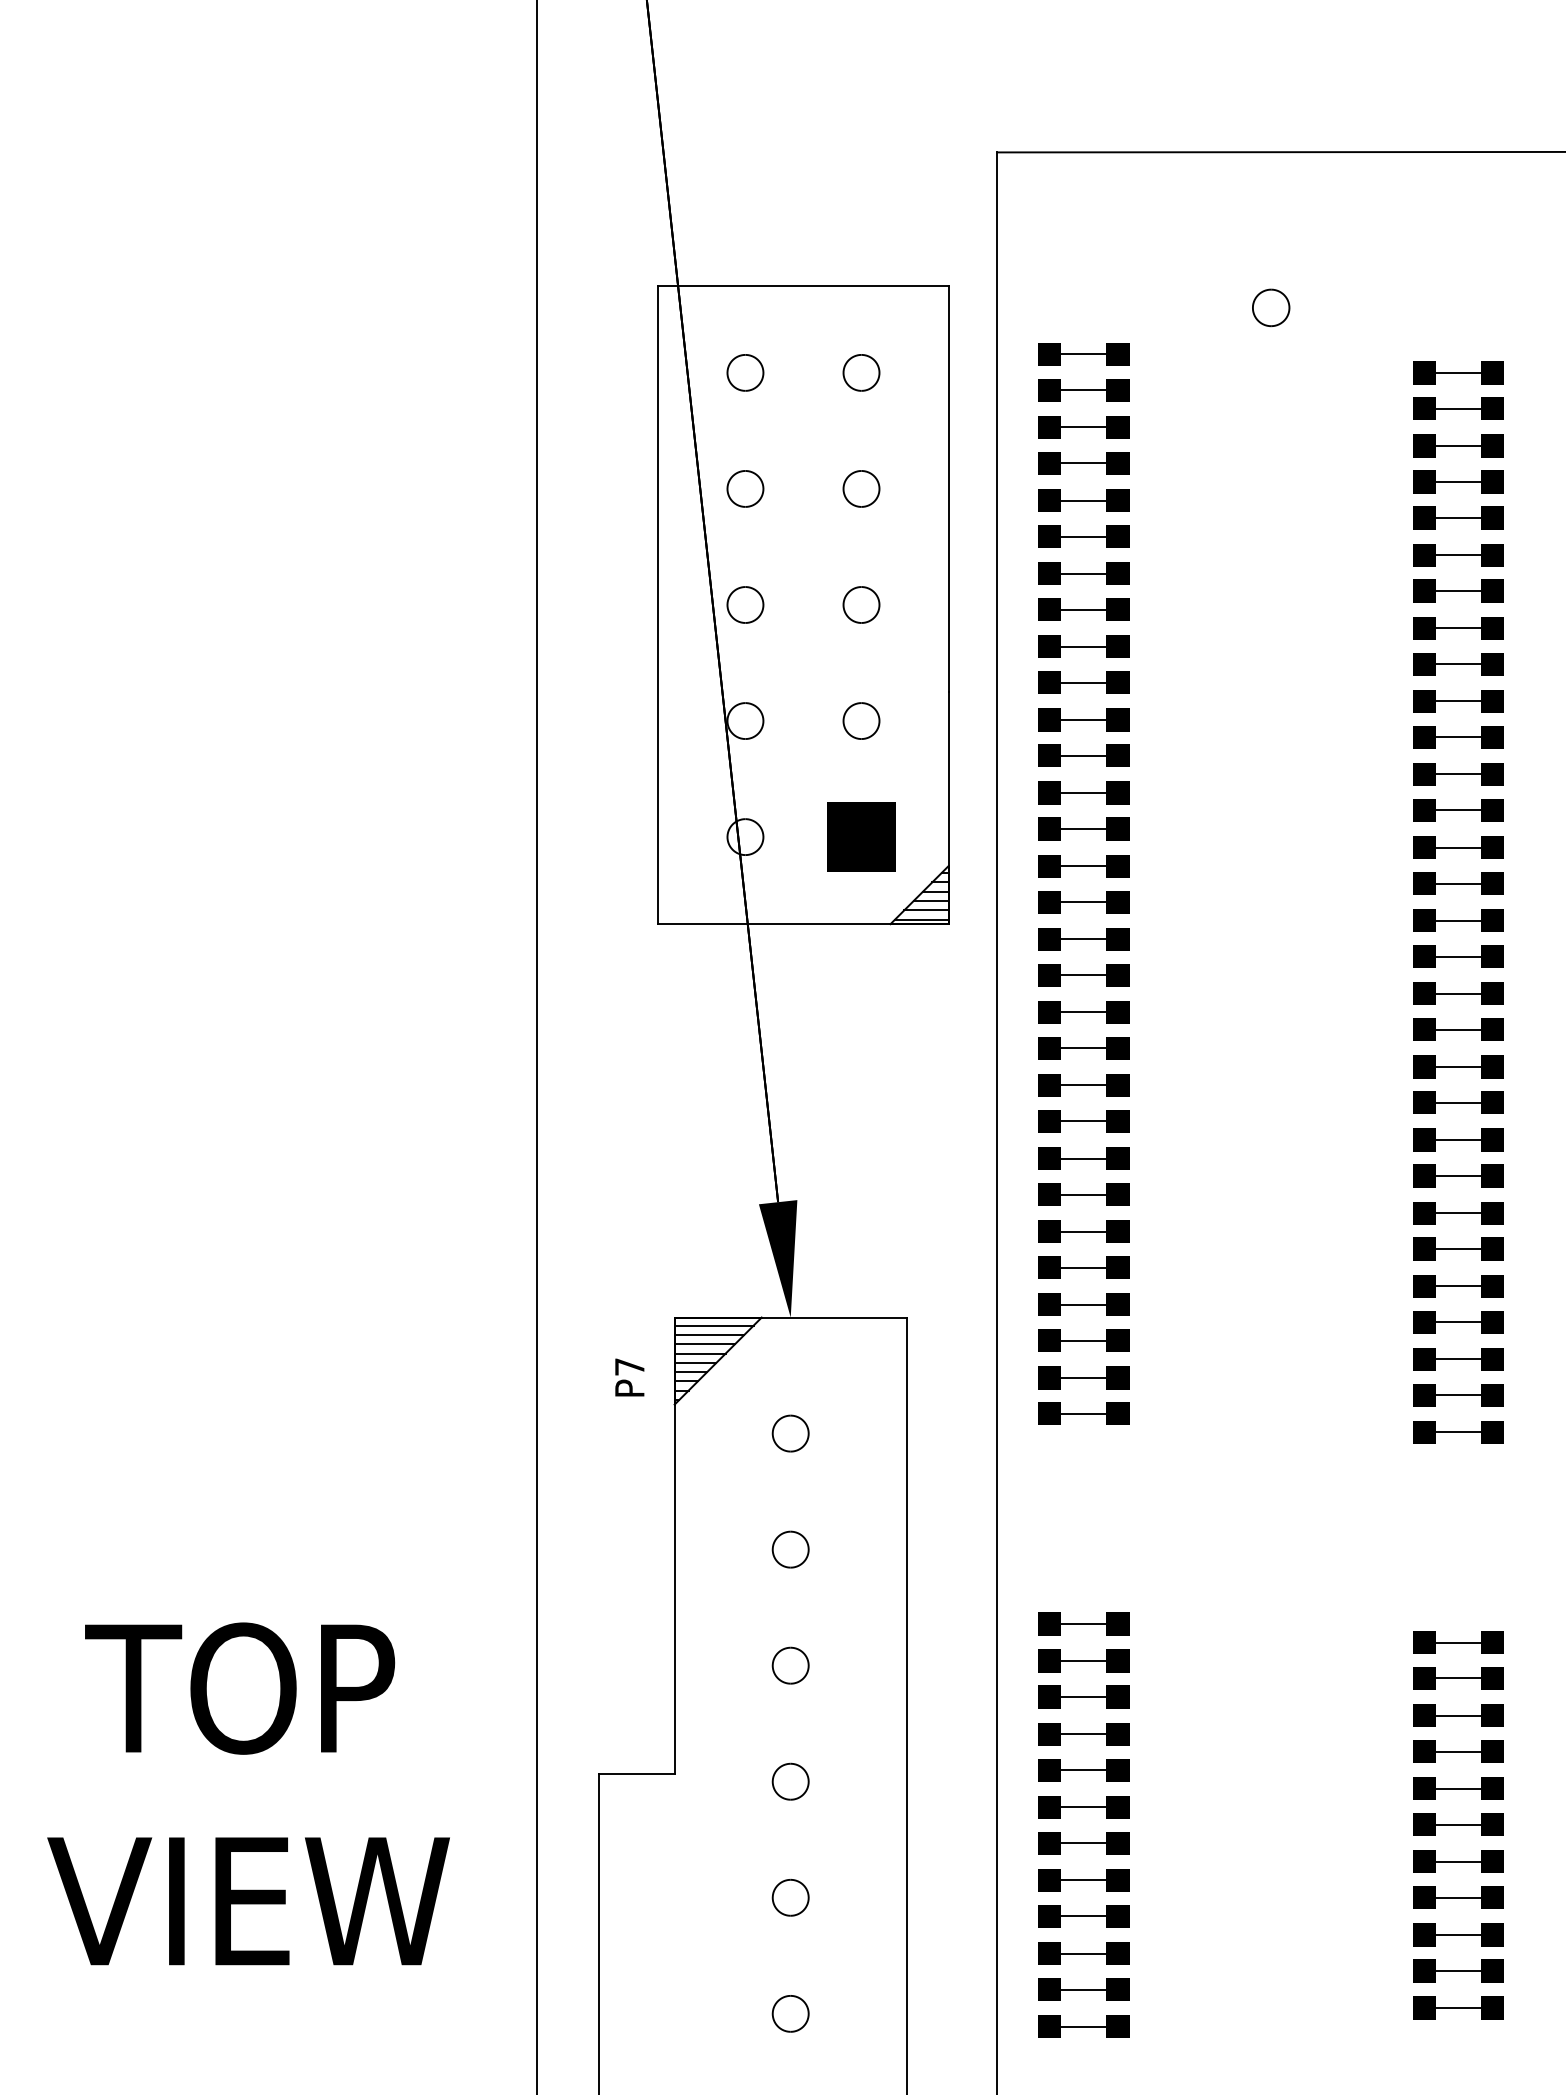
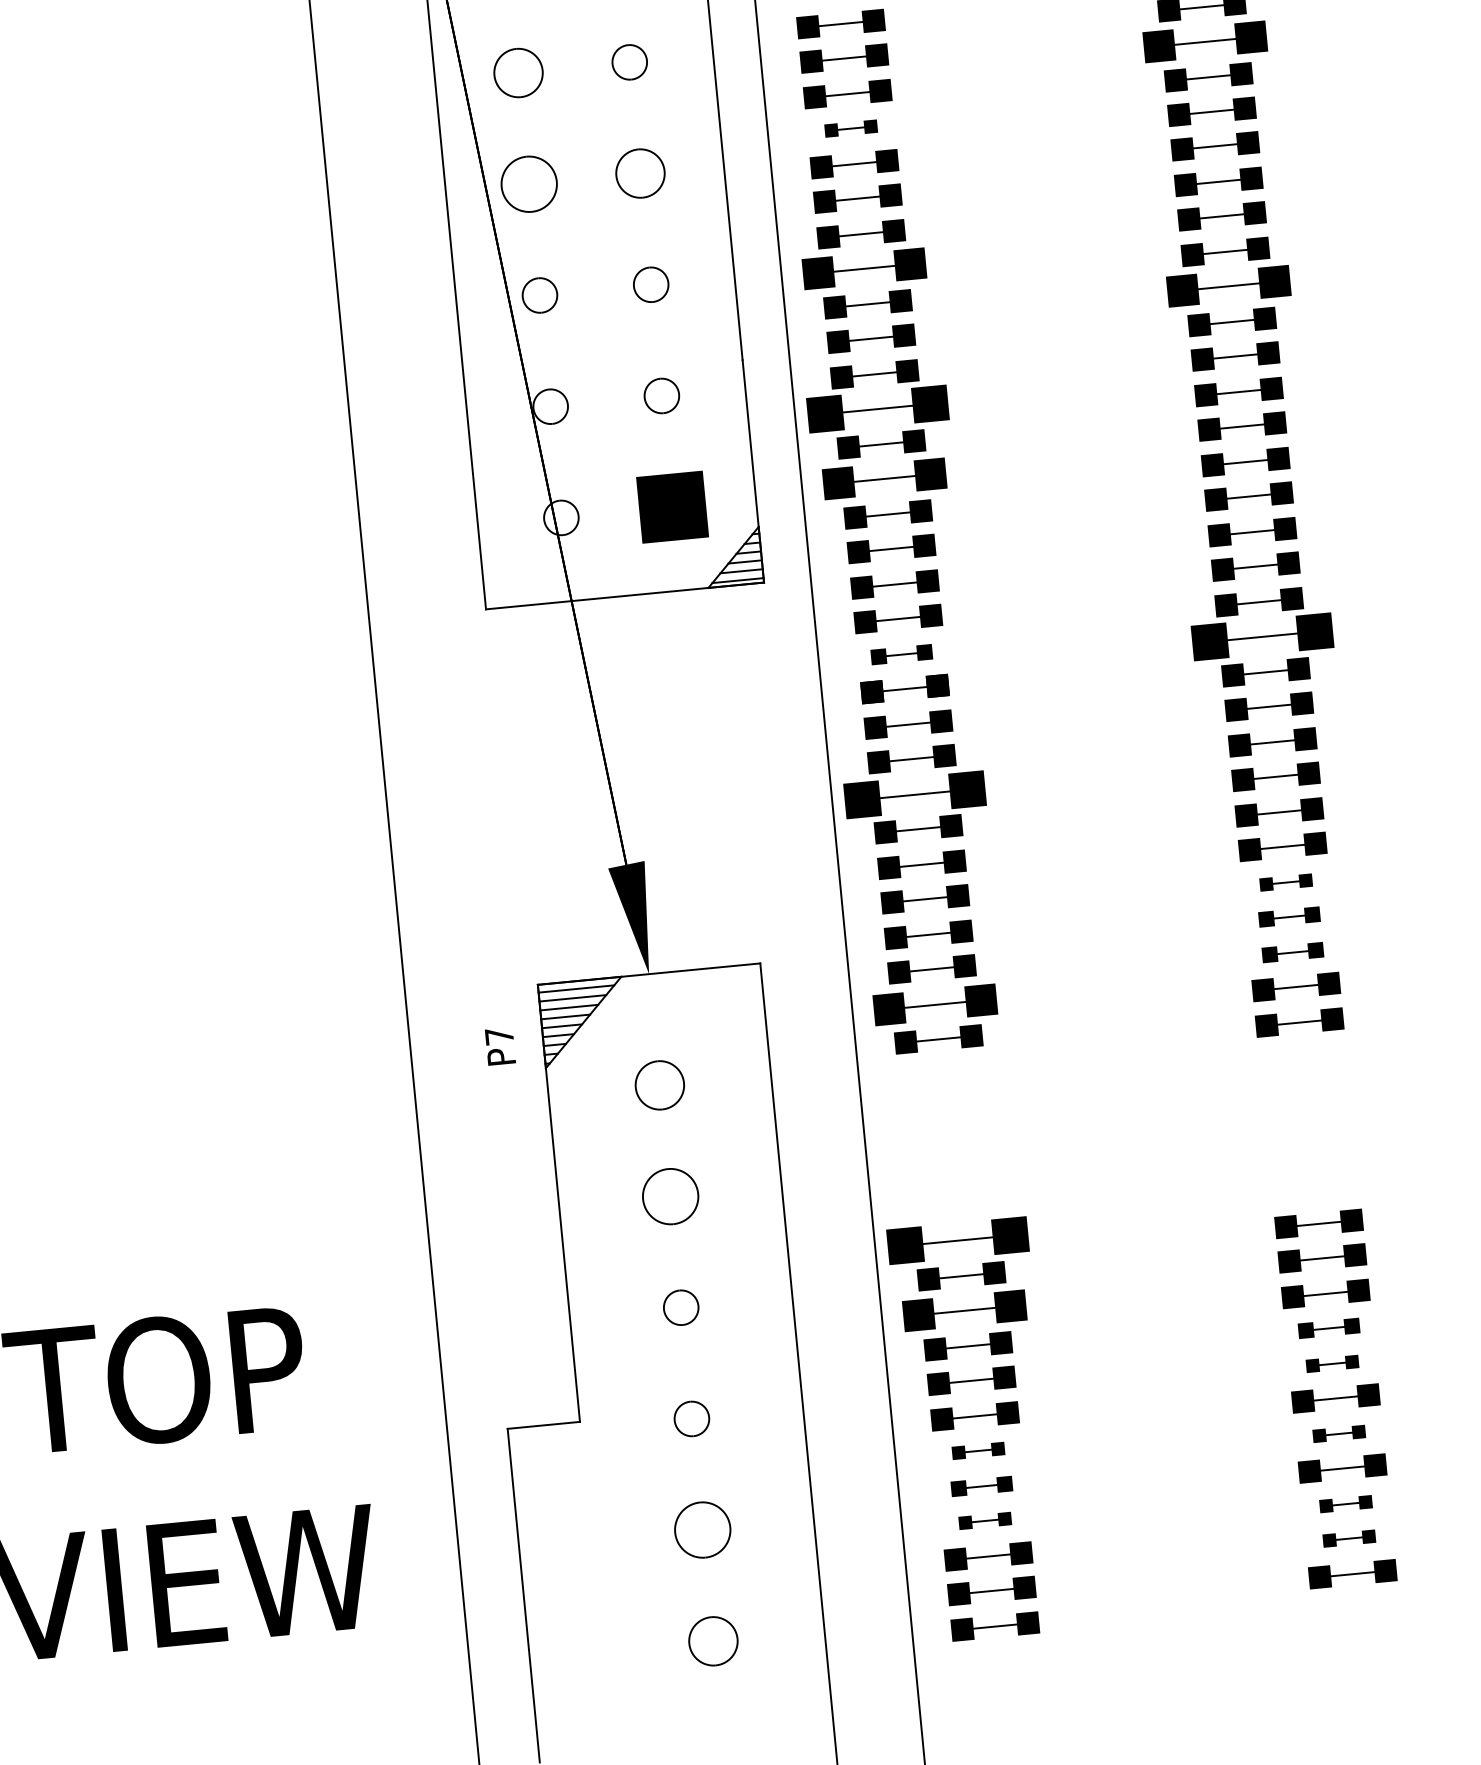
part: (745, 372) -> (518, 72), size x1.4
part: (1458, 408) -> (1205, 41), size x1.4
part: (1083, 463) -> (850, 128), size x0.6
part: (745, 488) -> (529, 183), size x1.6
part: (861, 488) -> (640, 173), size x1.4
part: (1083, 609) -> (864, 268), size x1.4
part: (1458, 664) -> (1228, 286), size x1.4
part: (1083, 755) -> (877, 408), size x1.6
part: (1083, 828) -> (884, 478), size x1.4
part: (1083, 1012) -> (901, 654), size x0.7
part: (1458, 1029) -> (1262, 636), size x1.6
part: (1083, 1158) -> (914, 794), size x1.6
part: (1458, 1286) -> (1286, 882), size x0.6
part: (1458, 1322) -> (1289, 917), size x0.7
part: (1458, 1359) -> (1292, 952), size x0.7
part: (1083, 1377) -> (935, 1004), size x1.4
part: (790, 1433) -> (659, 1085), size x1.4
part: (790, 1549) -> (670, 1196), size x1.6
part: (1083, 1623) -> (957, 1240), size x1.6
part: (1083, 1696) -> (964, 1310), size x1.4
part: (1458, 1751) -> (1329, 1328), size x0.7
part: (1458, 1788) -> (1332, 1363), size x0.6
part: (1083, 1843) -> (978, 1451), size x0.6
part: (1458, 1861) -> (1339, 1433), size x0.6
part: (1083, 1880) -> (981, 1486), size x0.7
part: (790, 1897) -> (702, 1529), size x1.6
part: (1083, 1916) -> (984, 1521), size x0.6
part: (1458, 1934) -> (1345, 1503), size x0.6
part: (1458, 1970) -> (1349, 1538), size x0.6
part: (790, 2013) -> (713, 1641), size x1.4

